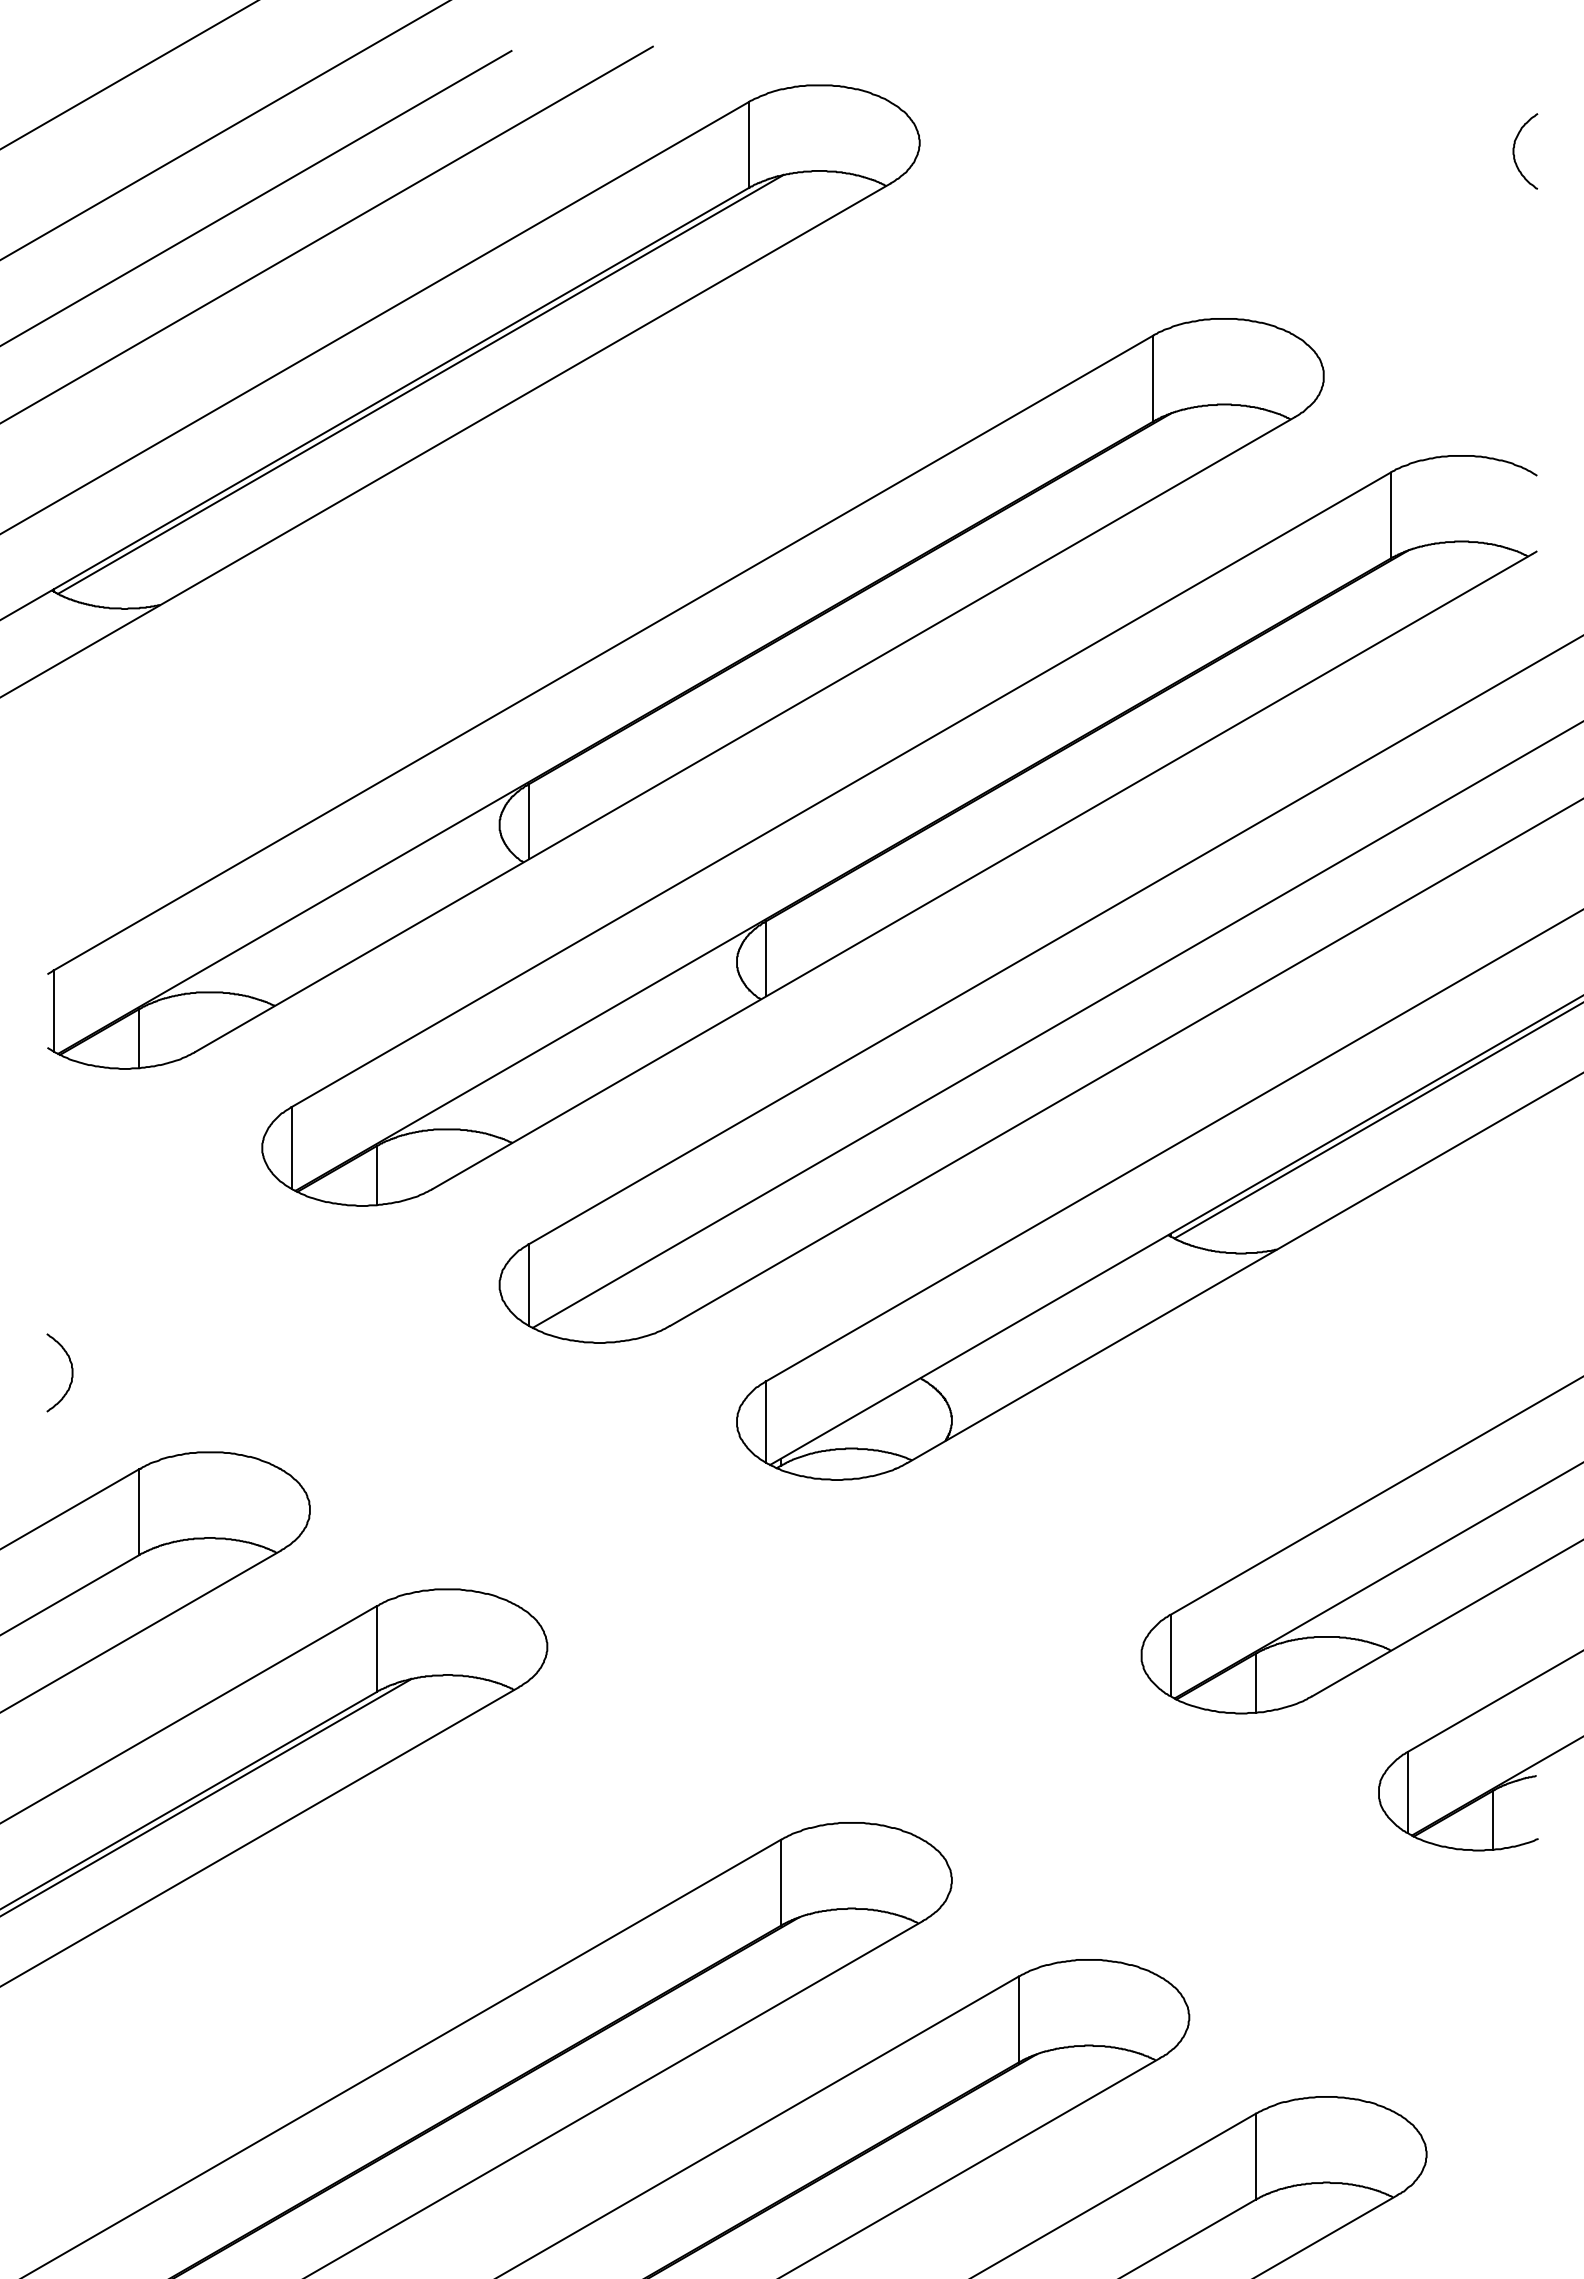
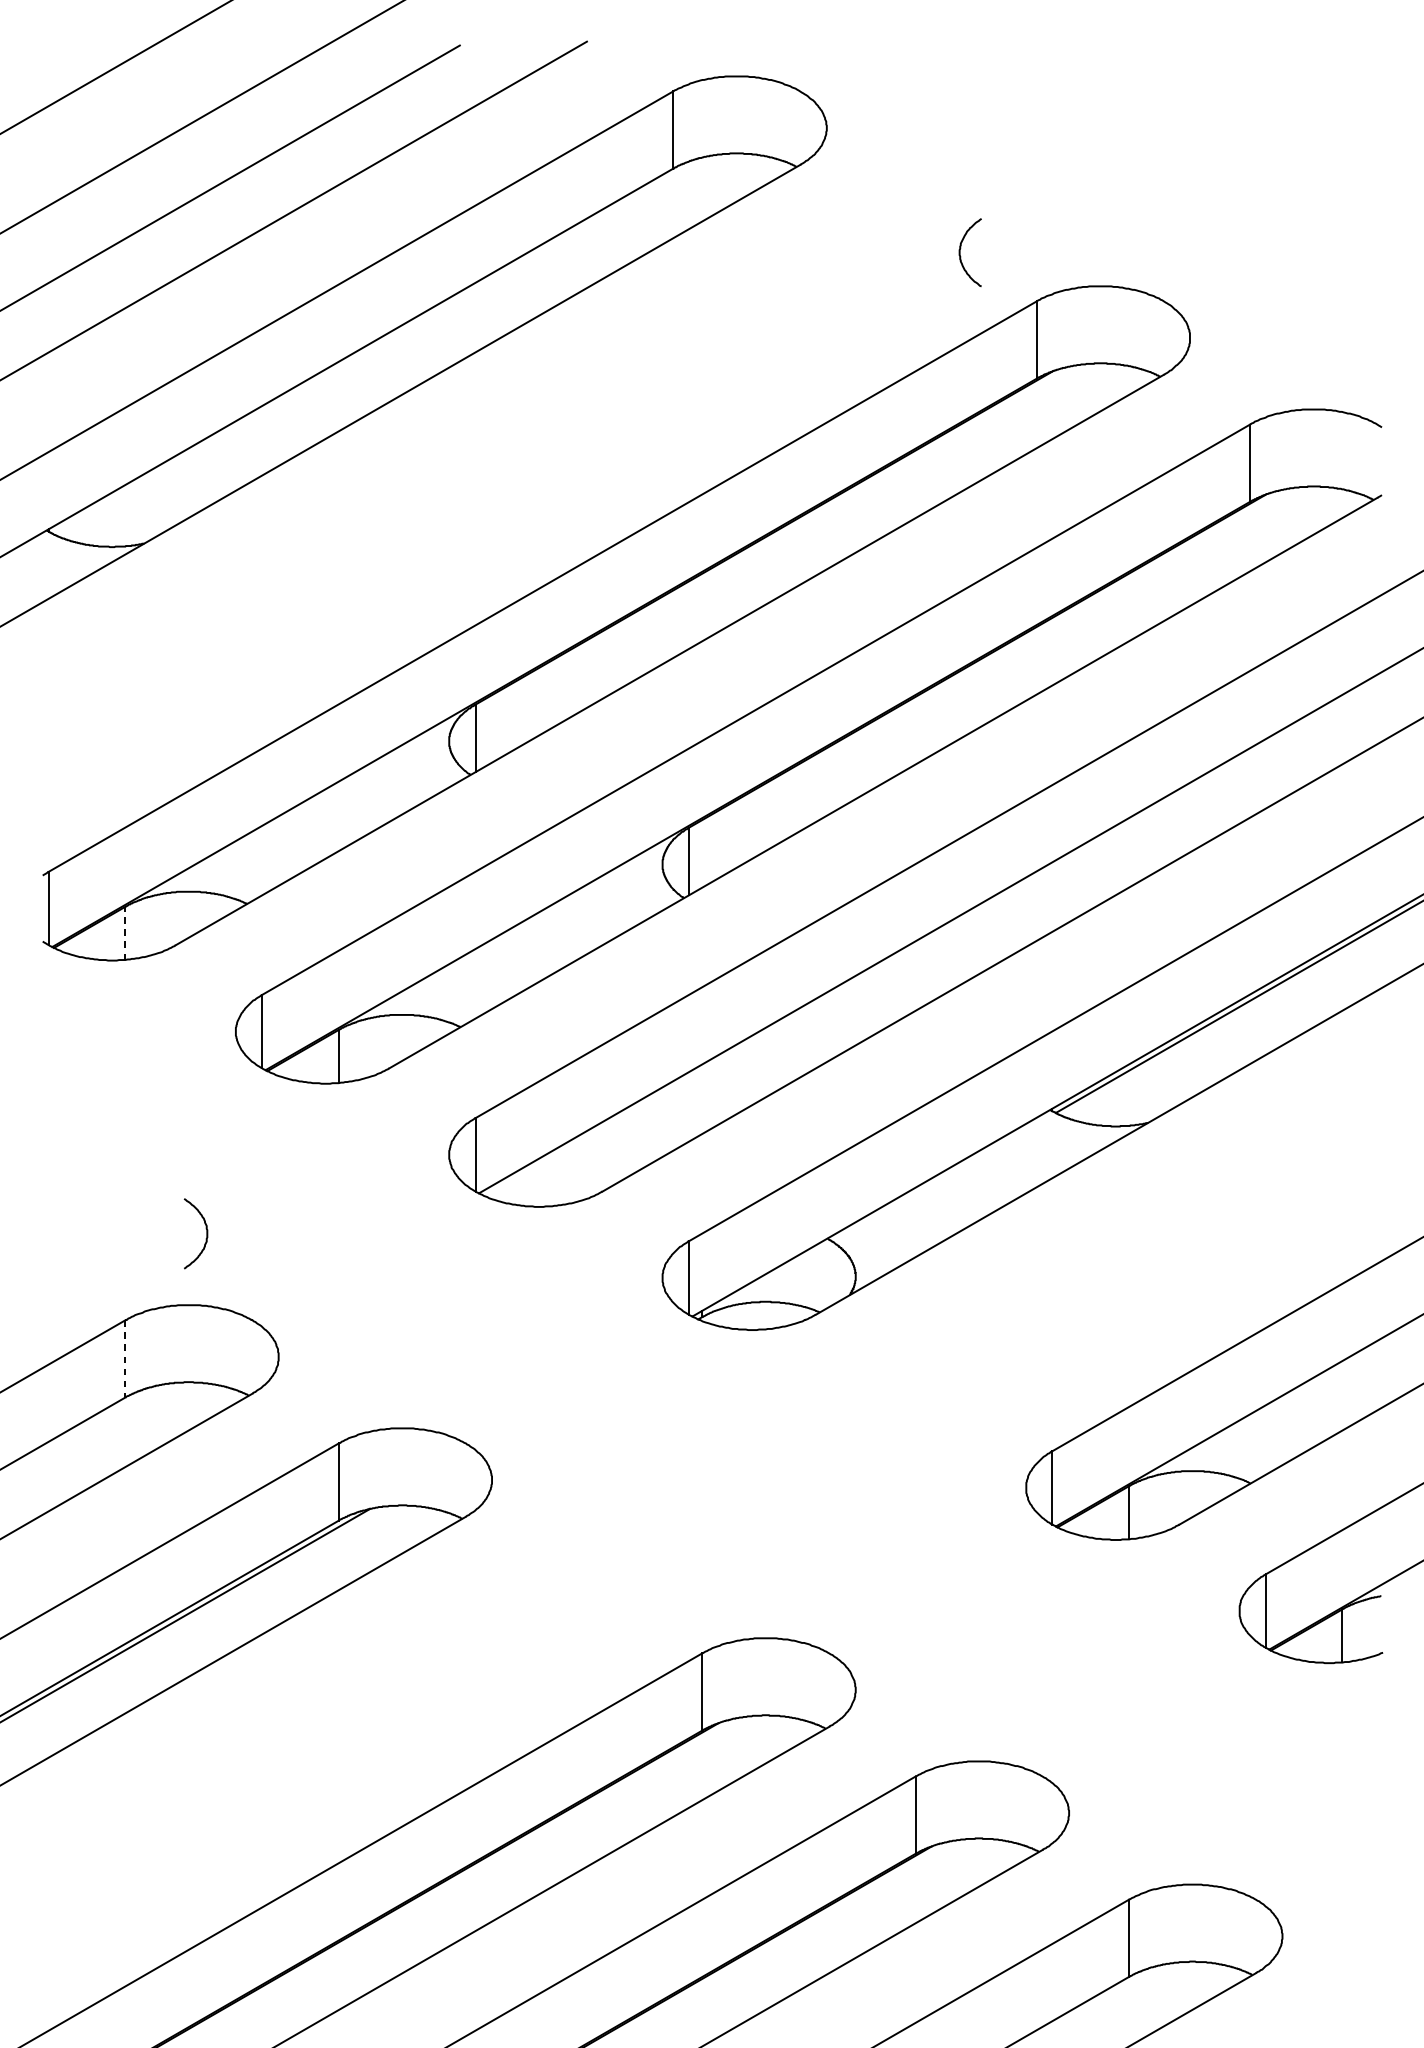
curve: (1514, 151) -> (960, 252), moved
line: (420, 383) -> (378, 344), removed
line: (139, 1038) -> (125, 933), solid -> dashed
curve: (71, 1372) -> (206, 1233), moved
line: (139, 1512) -> (125, 1359), solid -> dashed

